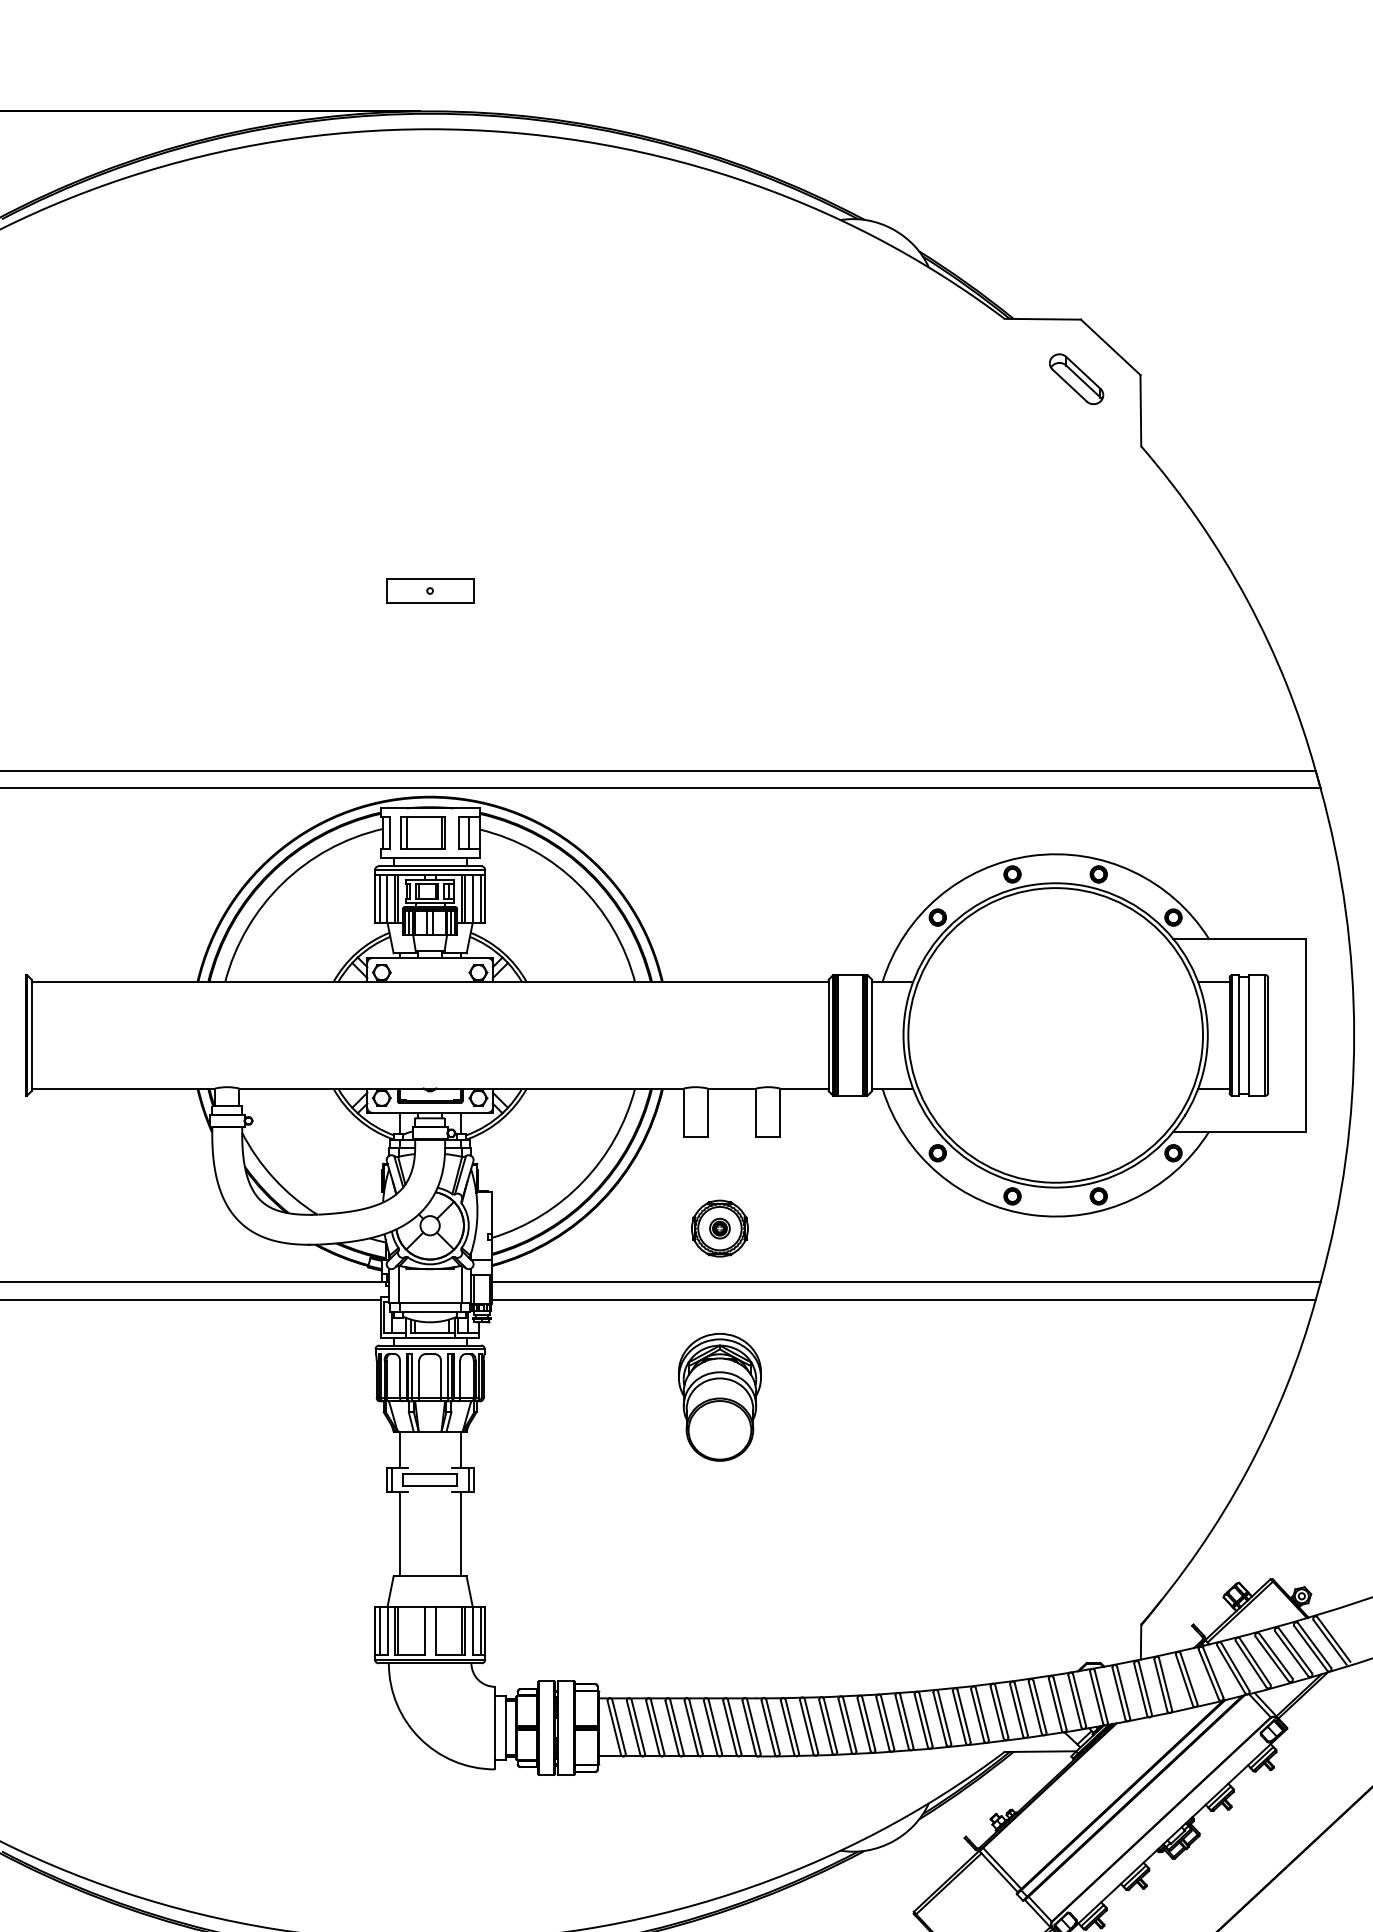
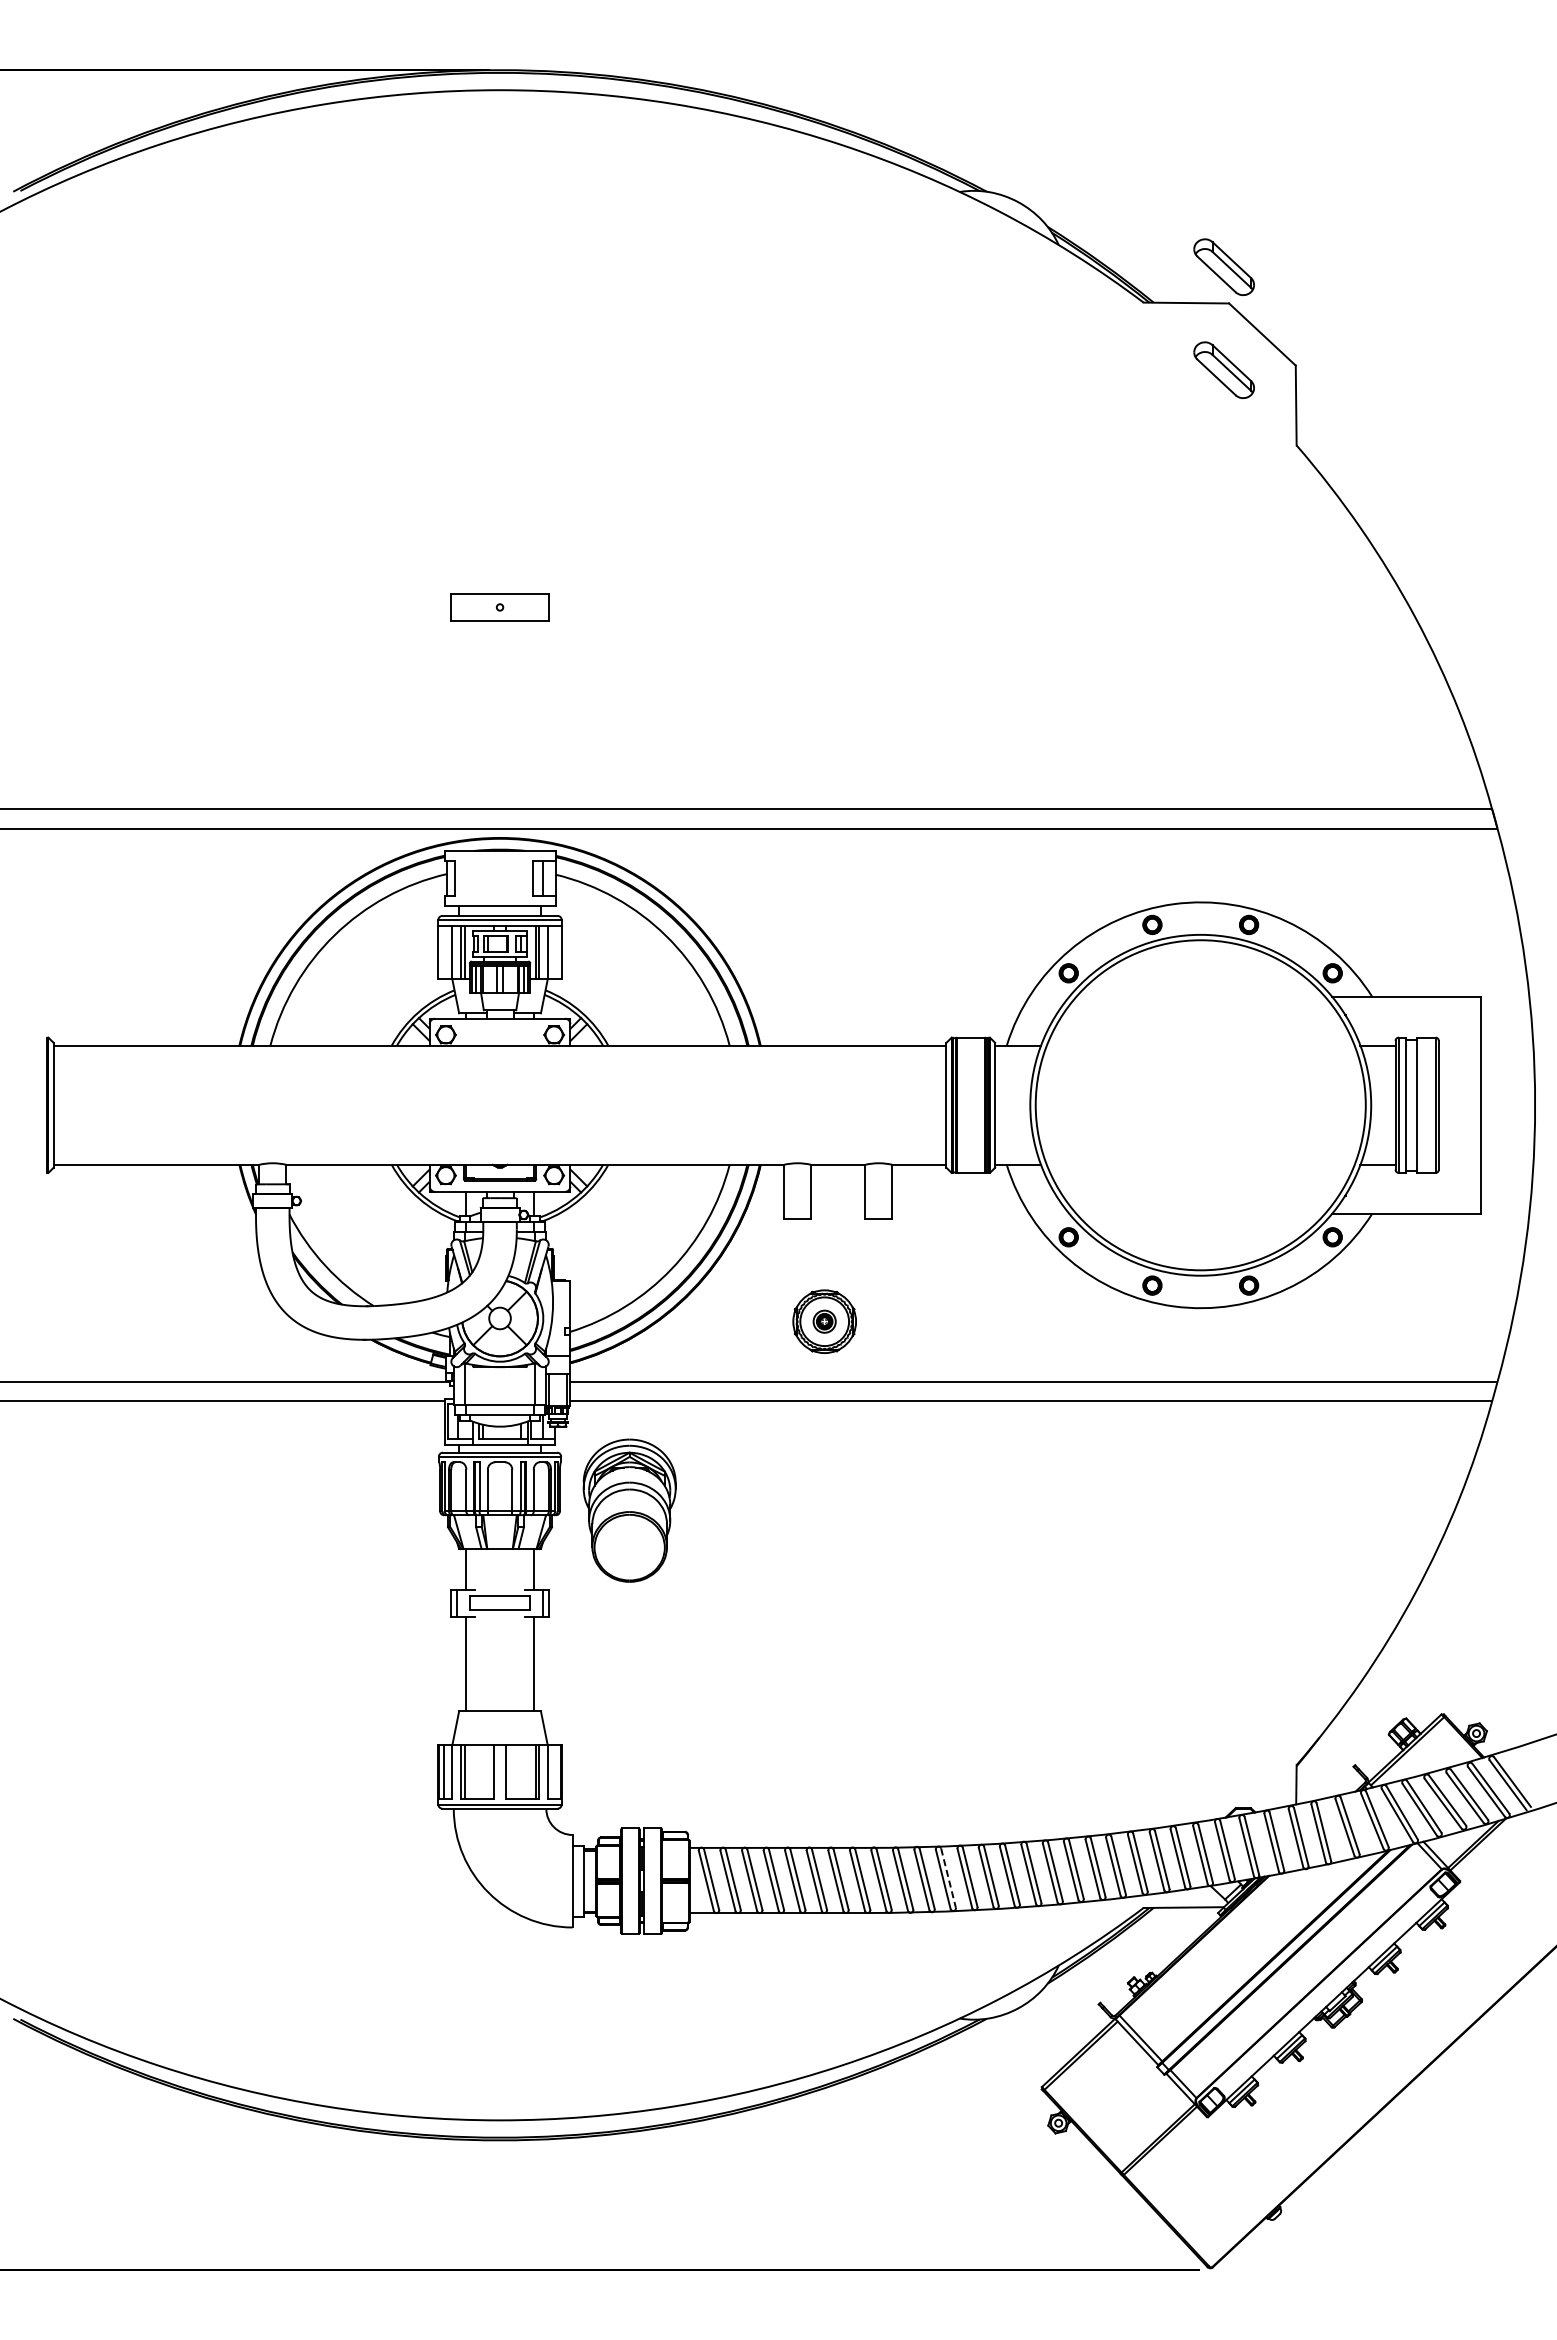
part: (1075, 287) -> (1223, 267), added
part: (422, 832) -> (491, 878), removed
line: (379, 899) -> (443, 952), removed
line: (480, 899) -> (556, 952), removed
part: (719, 1397) -> (629, 1510), moved
line: (480, 1630) -> (556, 1771), removed
line: (830, 1725) -> (948, 1878), solid -> dashed

